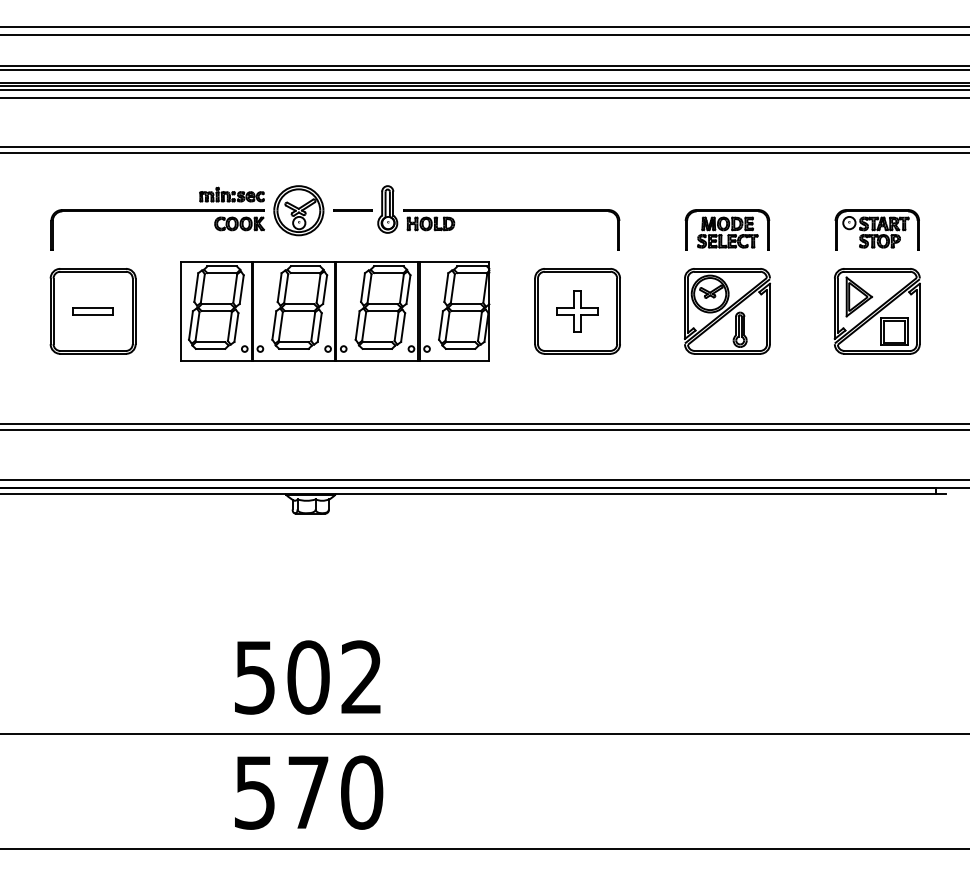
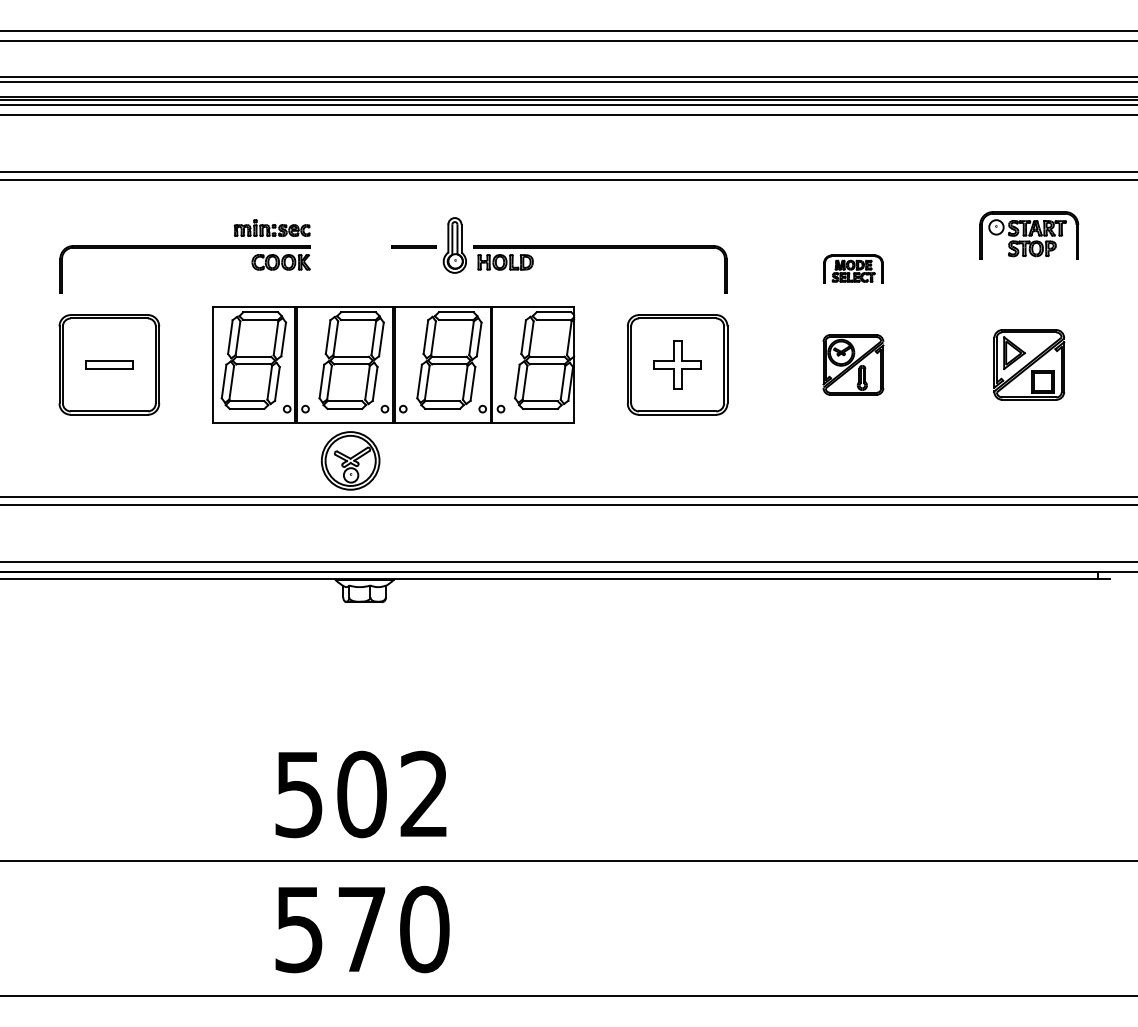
part: (298, 210) -> (350, 460), moved
part: (727, 229) -> (853, 269), size x0.6
part: (877, 229) -> (1029, 235), moved
part: (727, 310) -> (853, 364), size x0.6
part: (877, 310) -> (1029, 364), size x0.7

